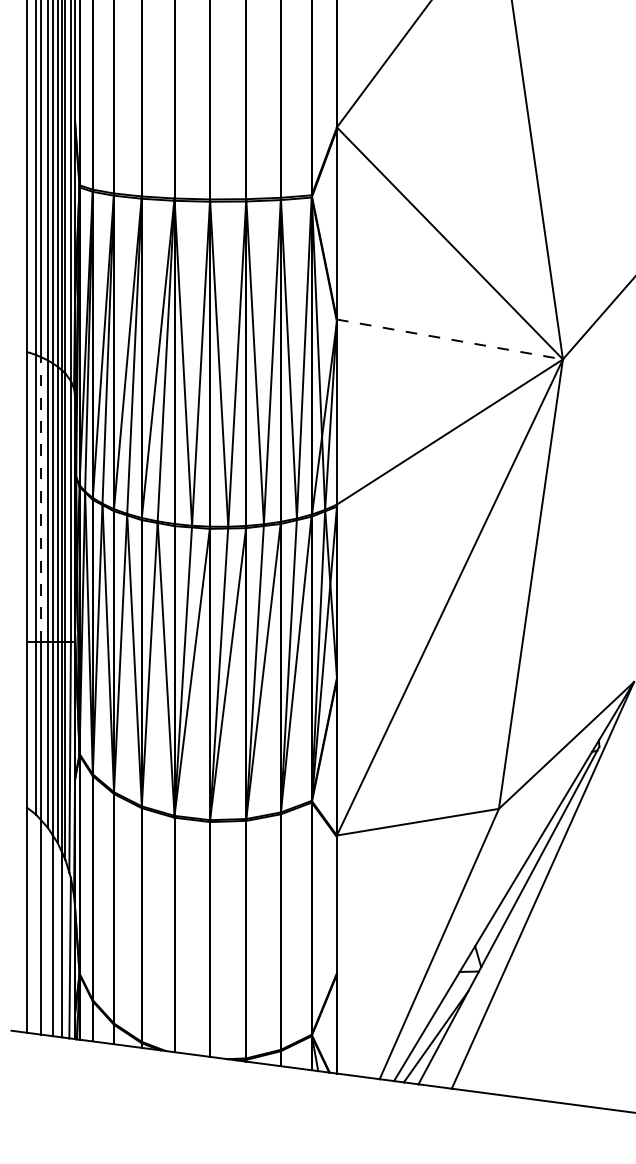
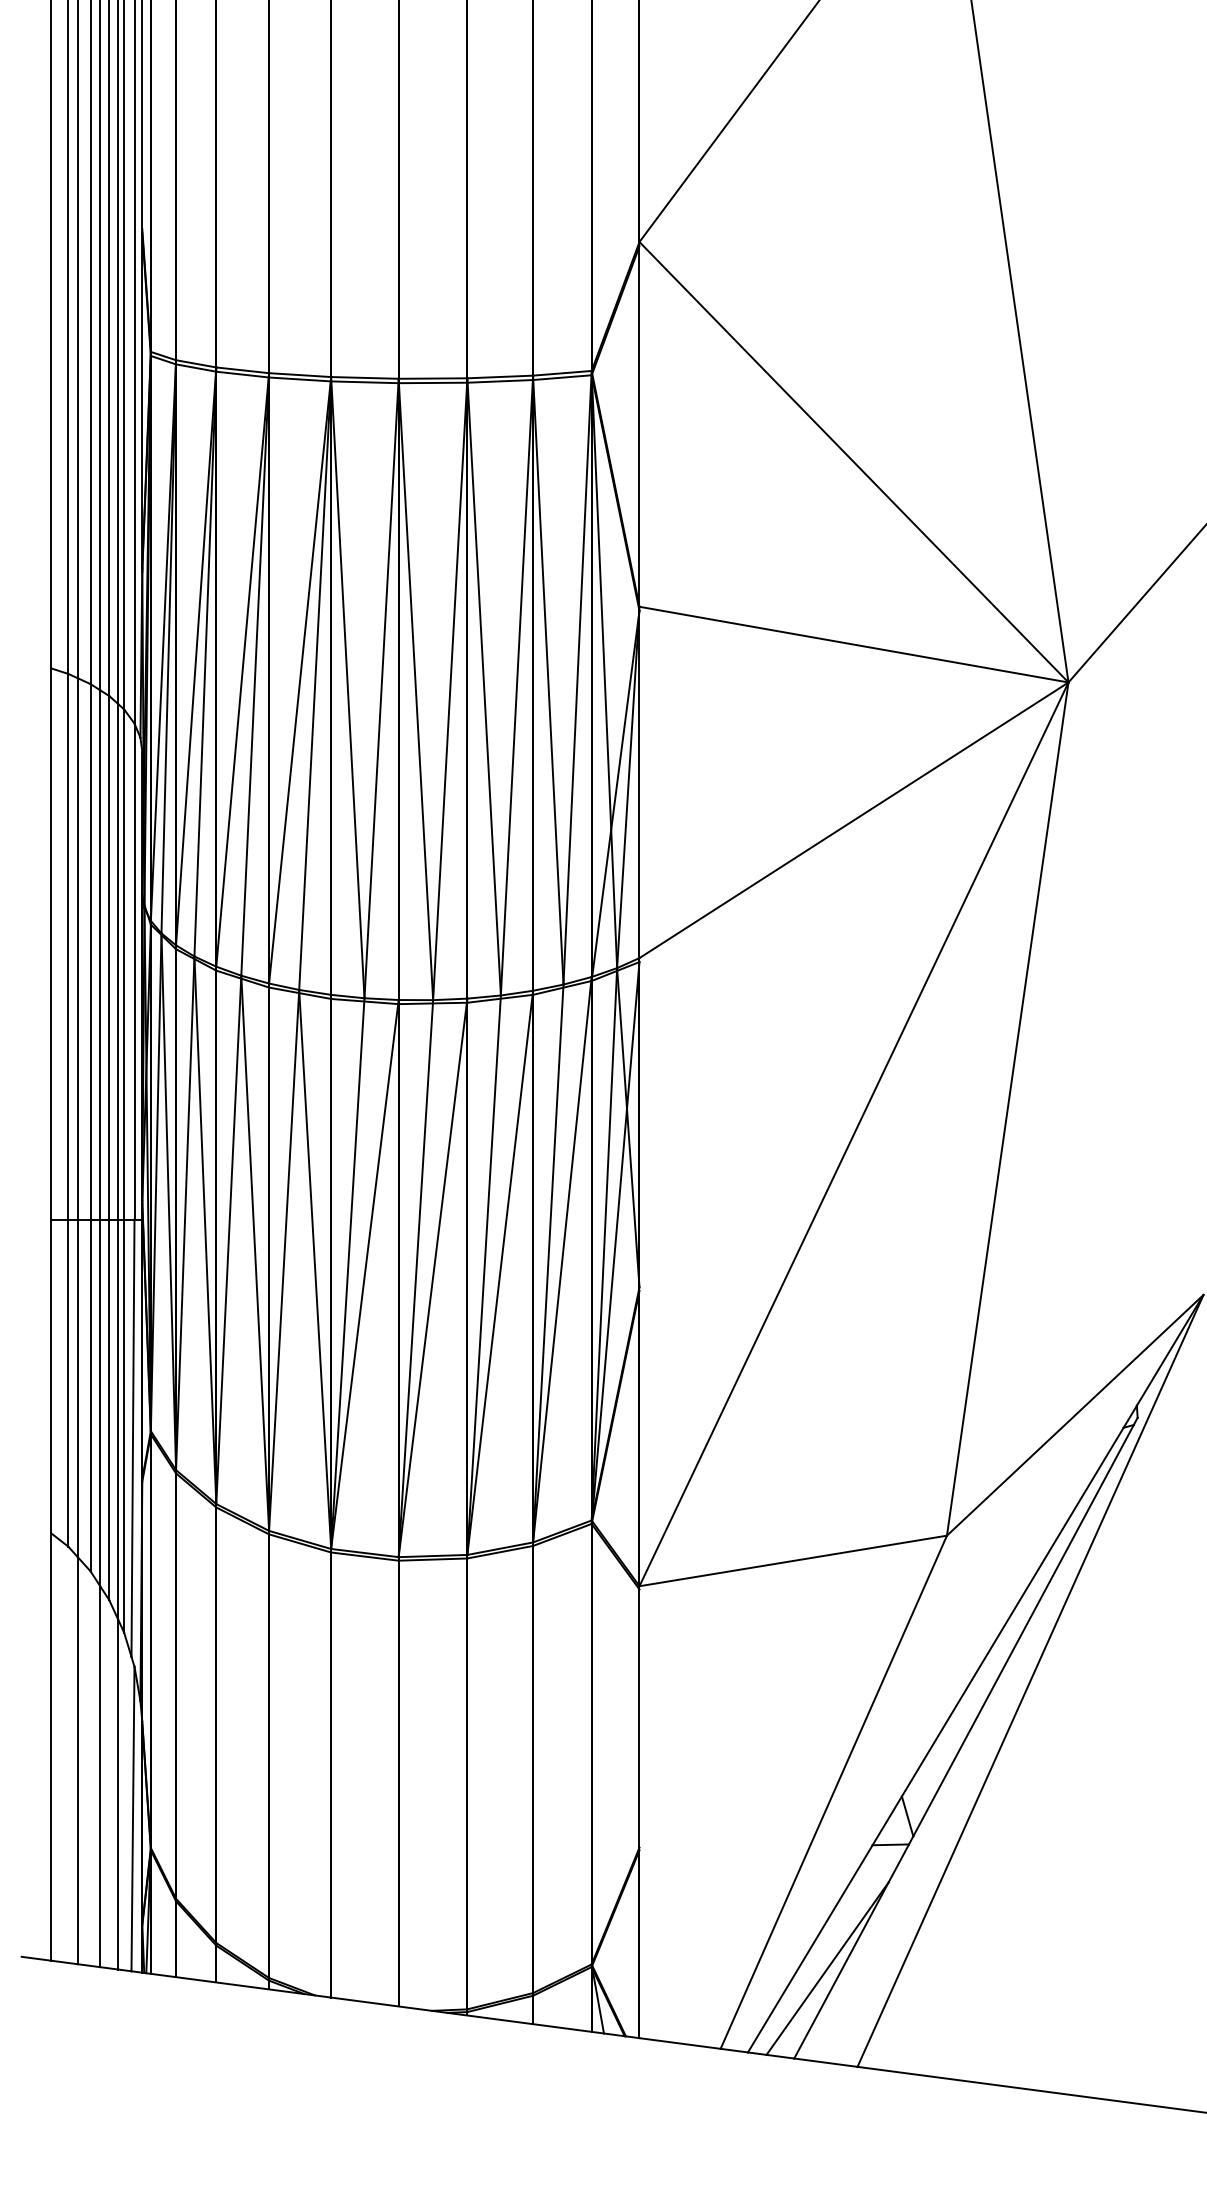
line: (449, 339) -> (853, 644), dashed -> solid
line: (40, 499) -> (76, 948), dashed -> solid

